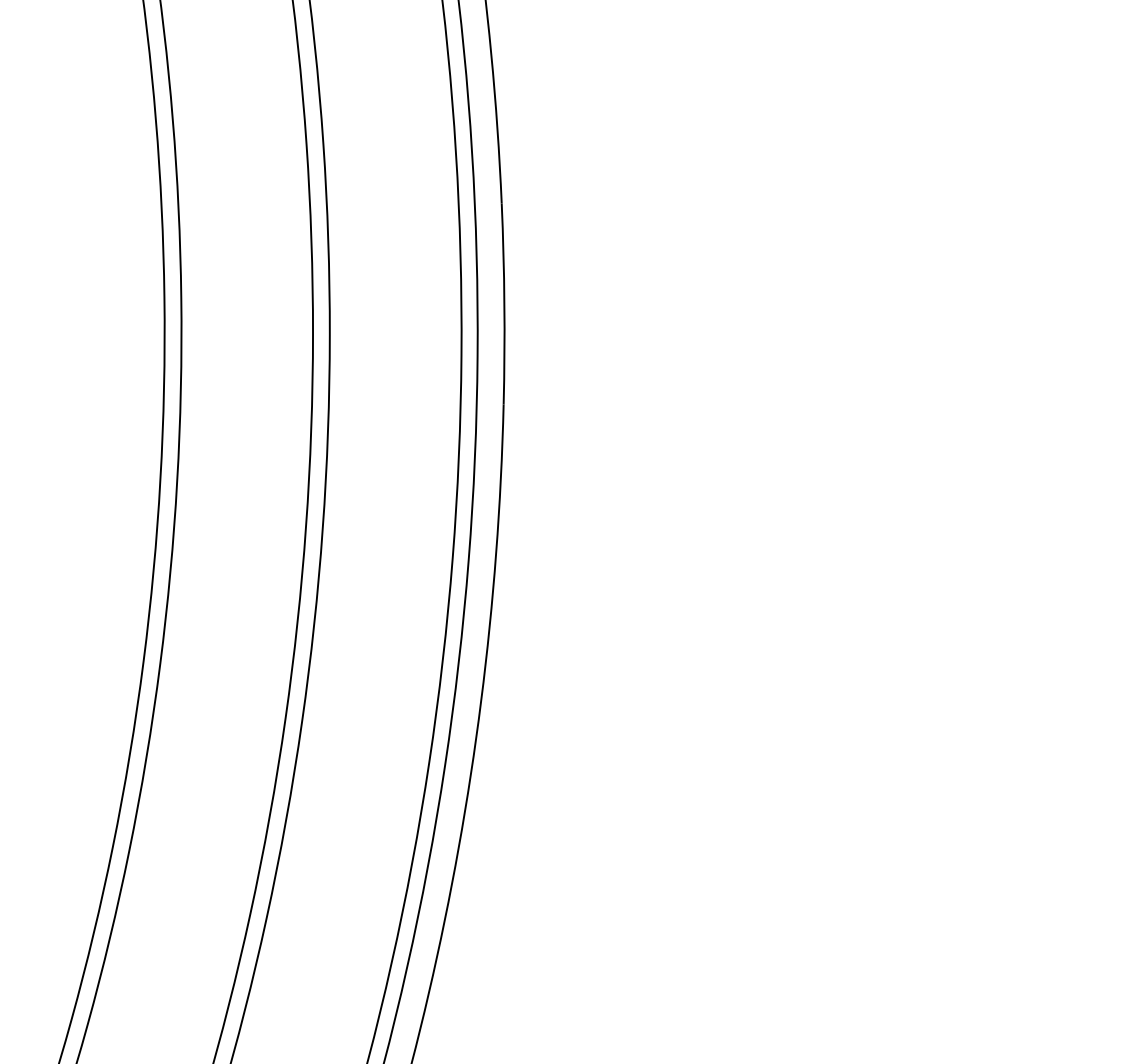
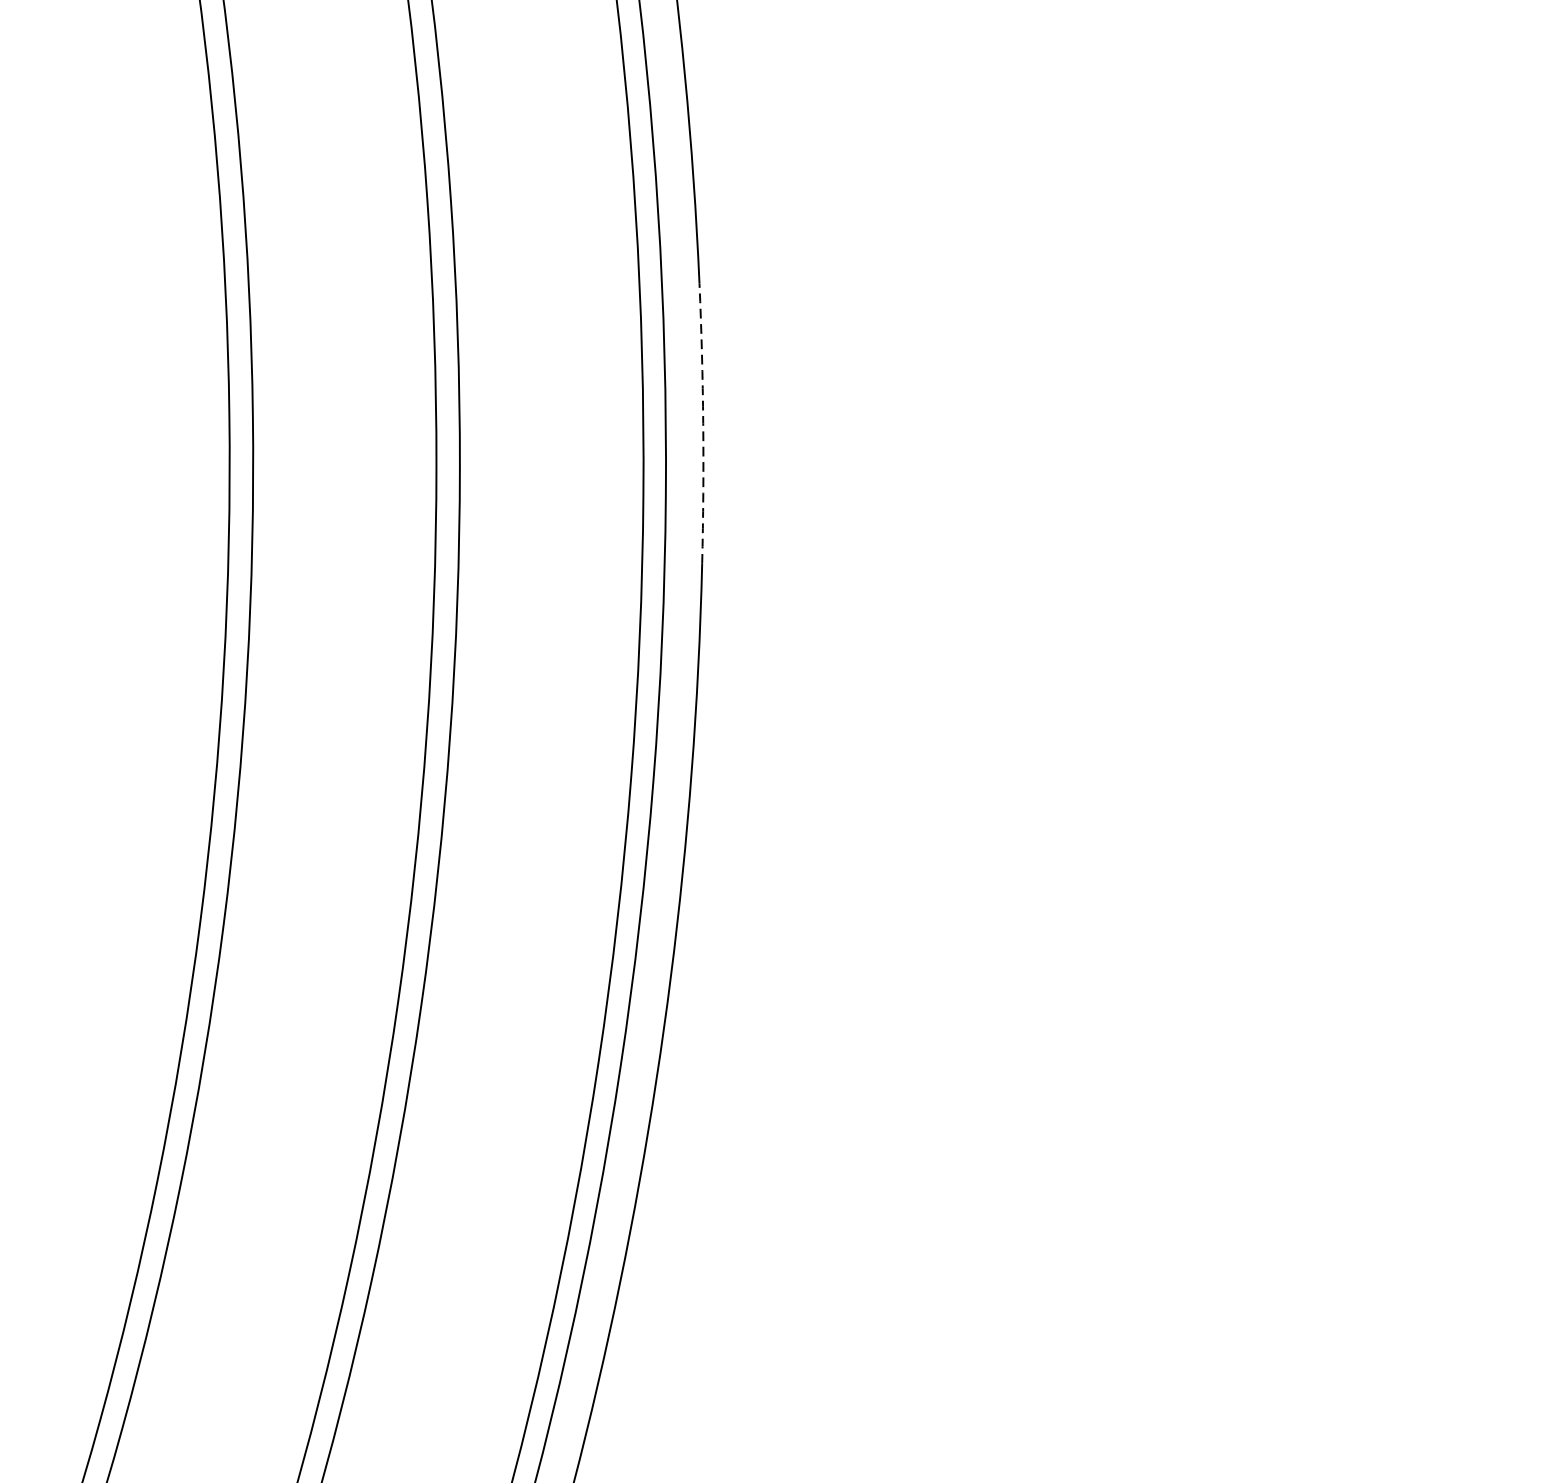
arc: (504, 303) -> (703, 423), solid -> dashed

